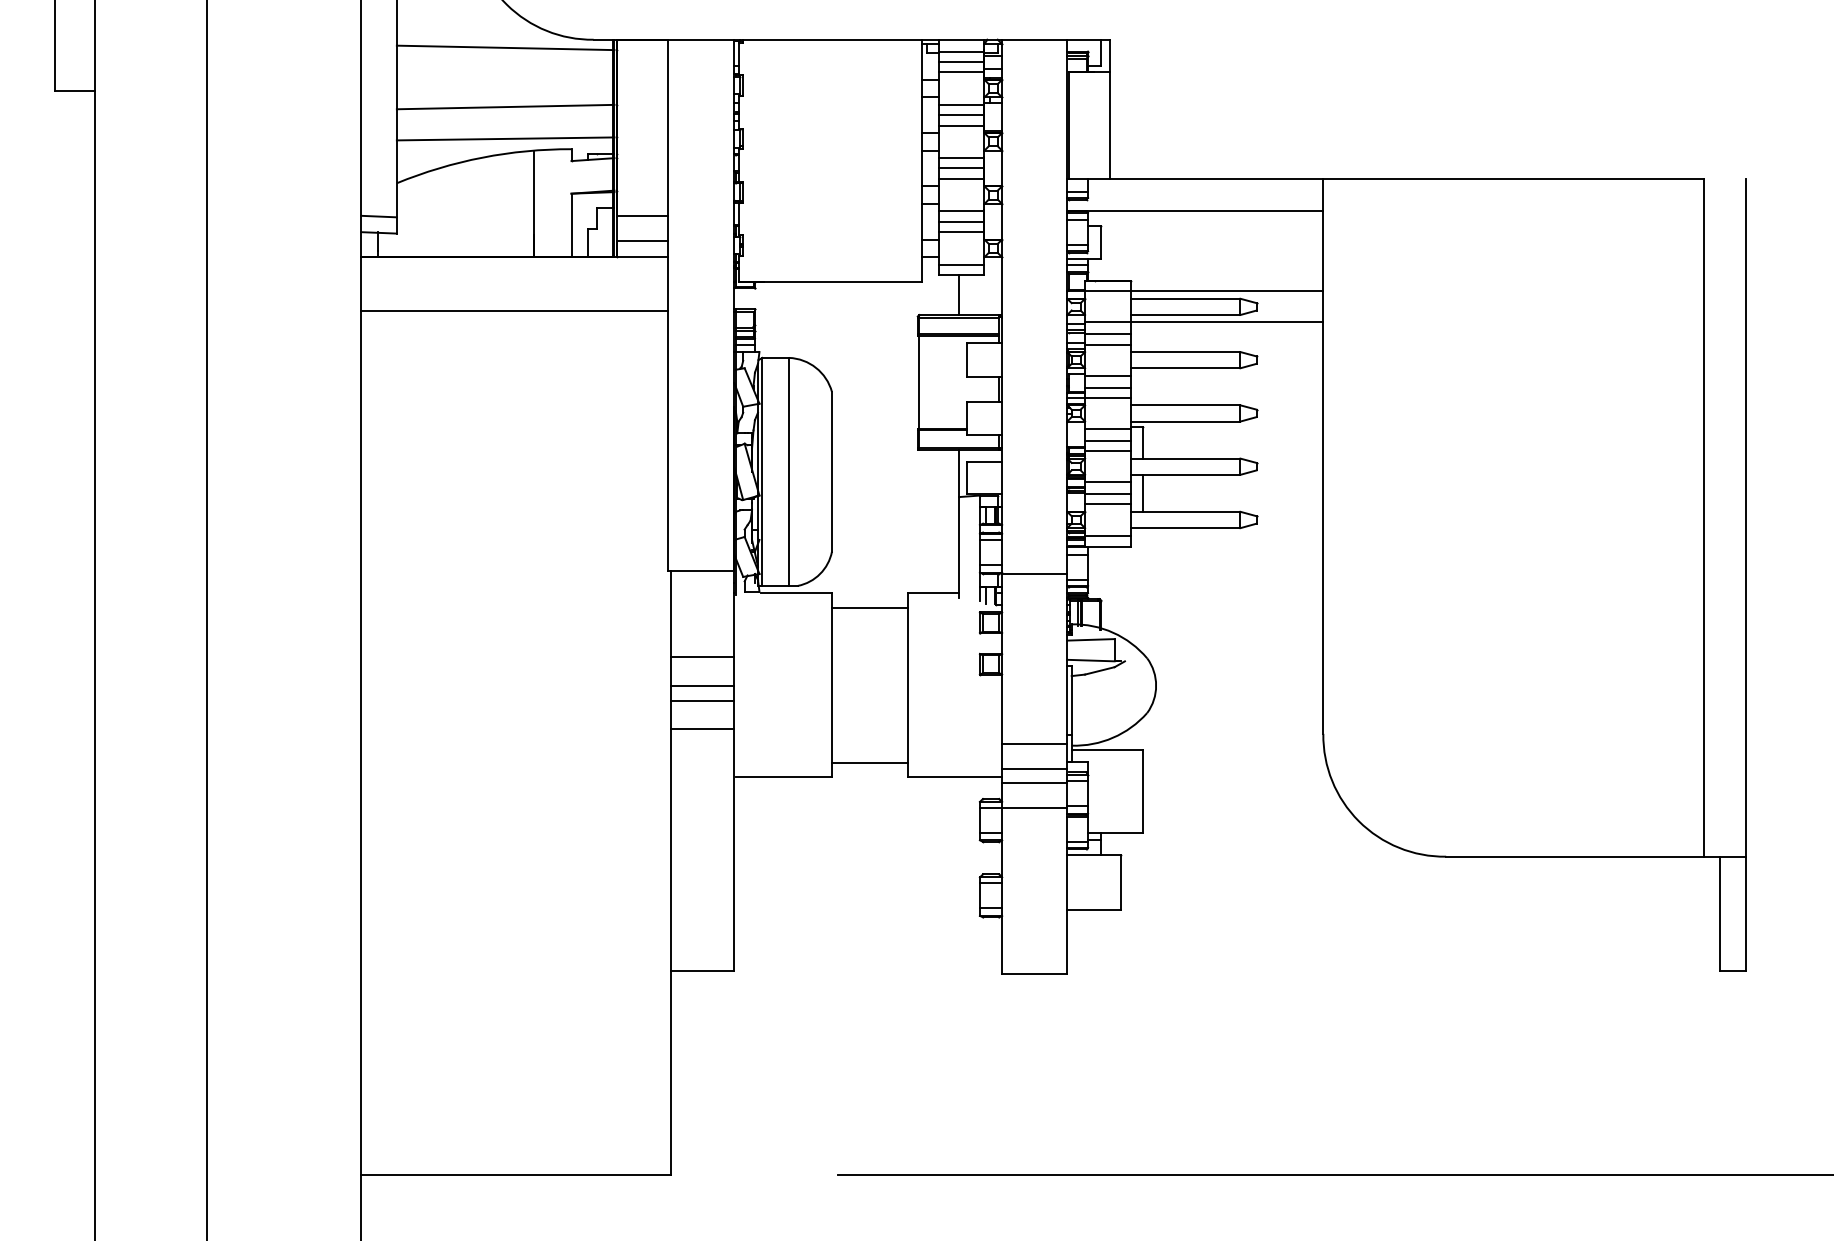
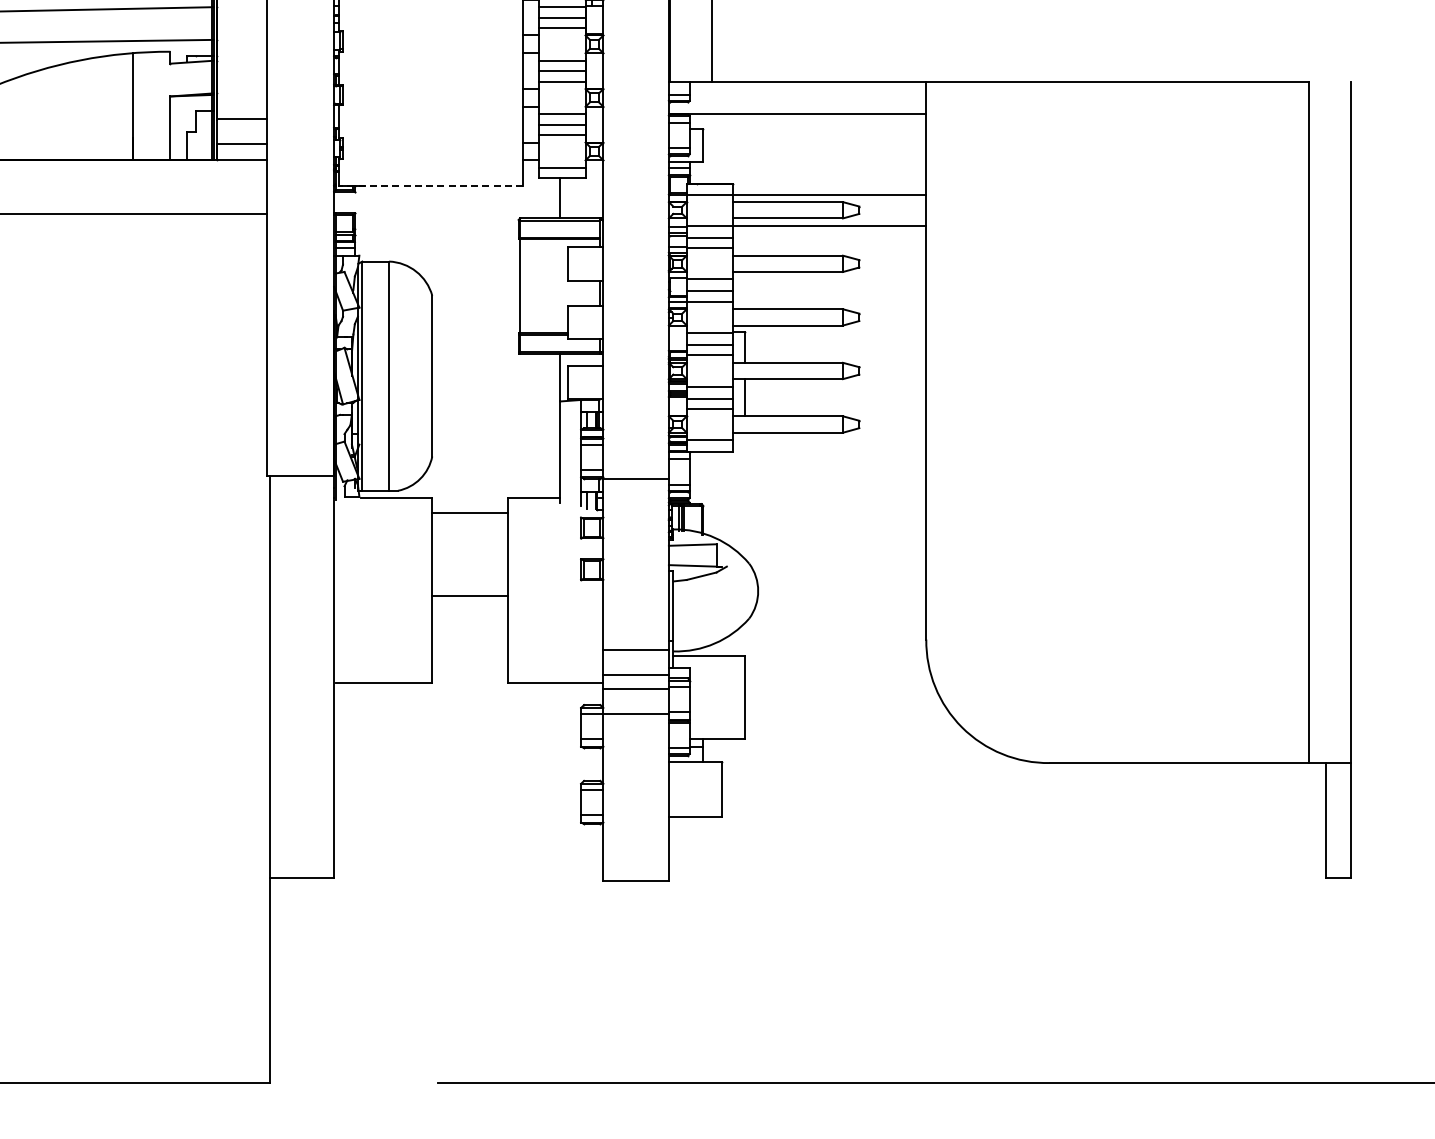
line: (830, 282) -> (430, 185), solid -> dashed
line: (702, 656) -> (302, 561), removed
line: (702, 686) -> (302, 591), removed
line: (702, 701) -> (302, 607), removed
line: (702, 729) -> (302, 635), removed
line: (869, 763) -> (470, 595), moved

